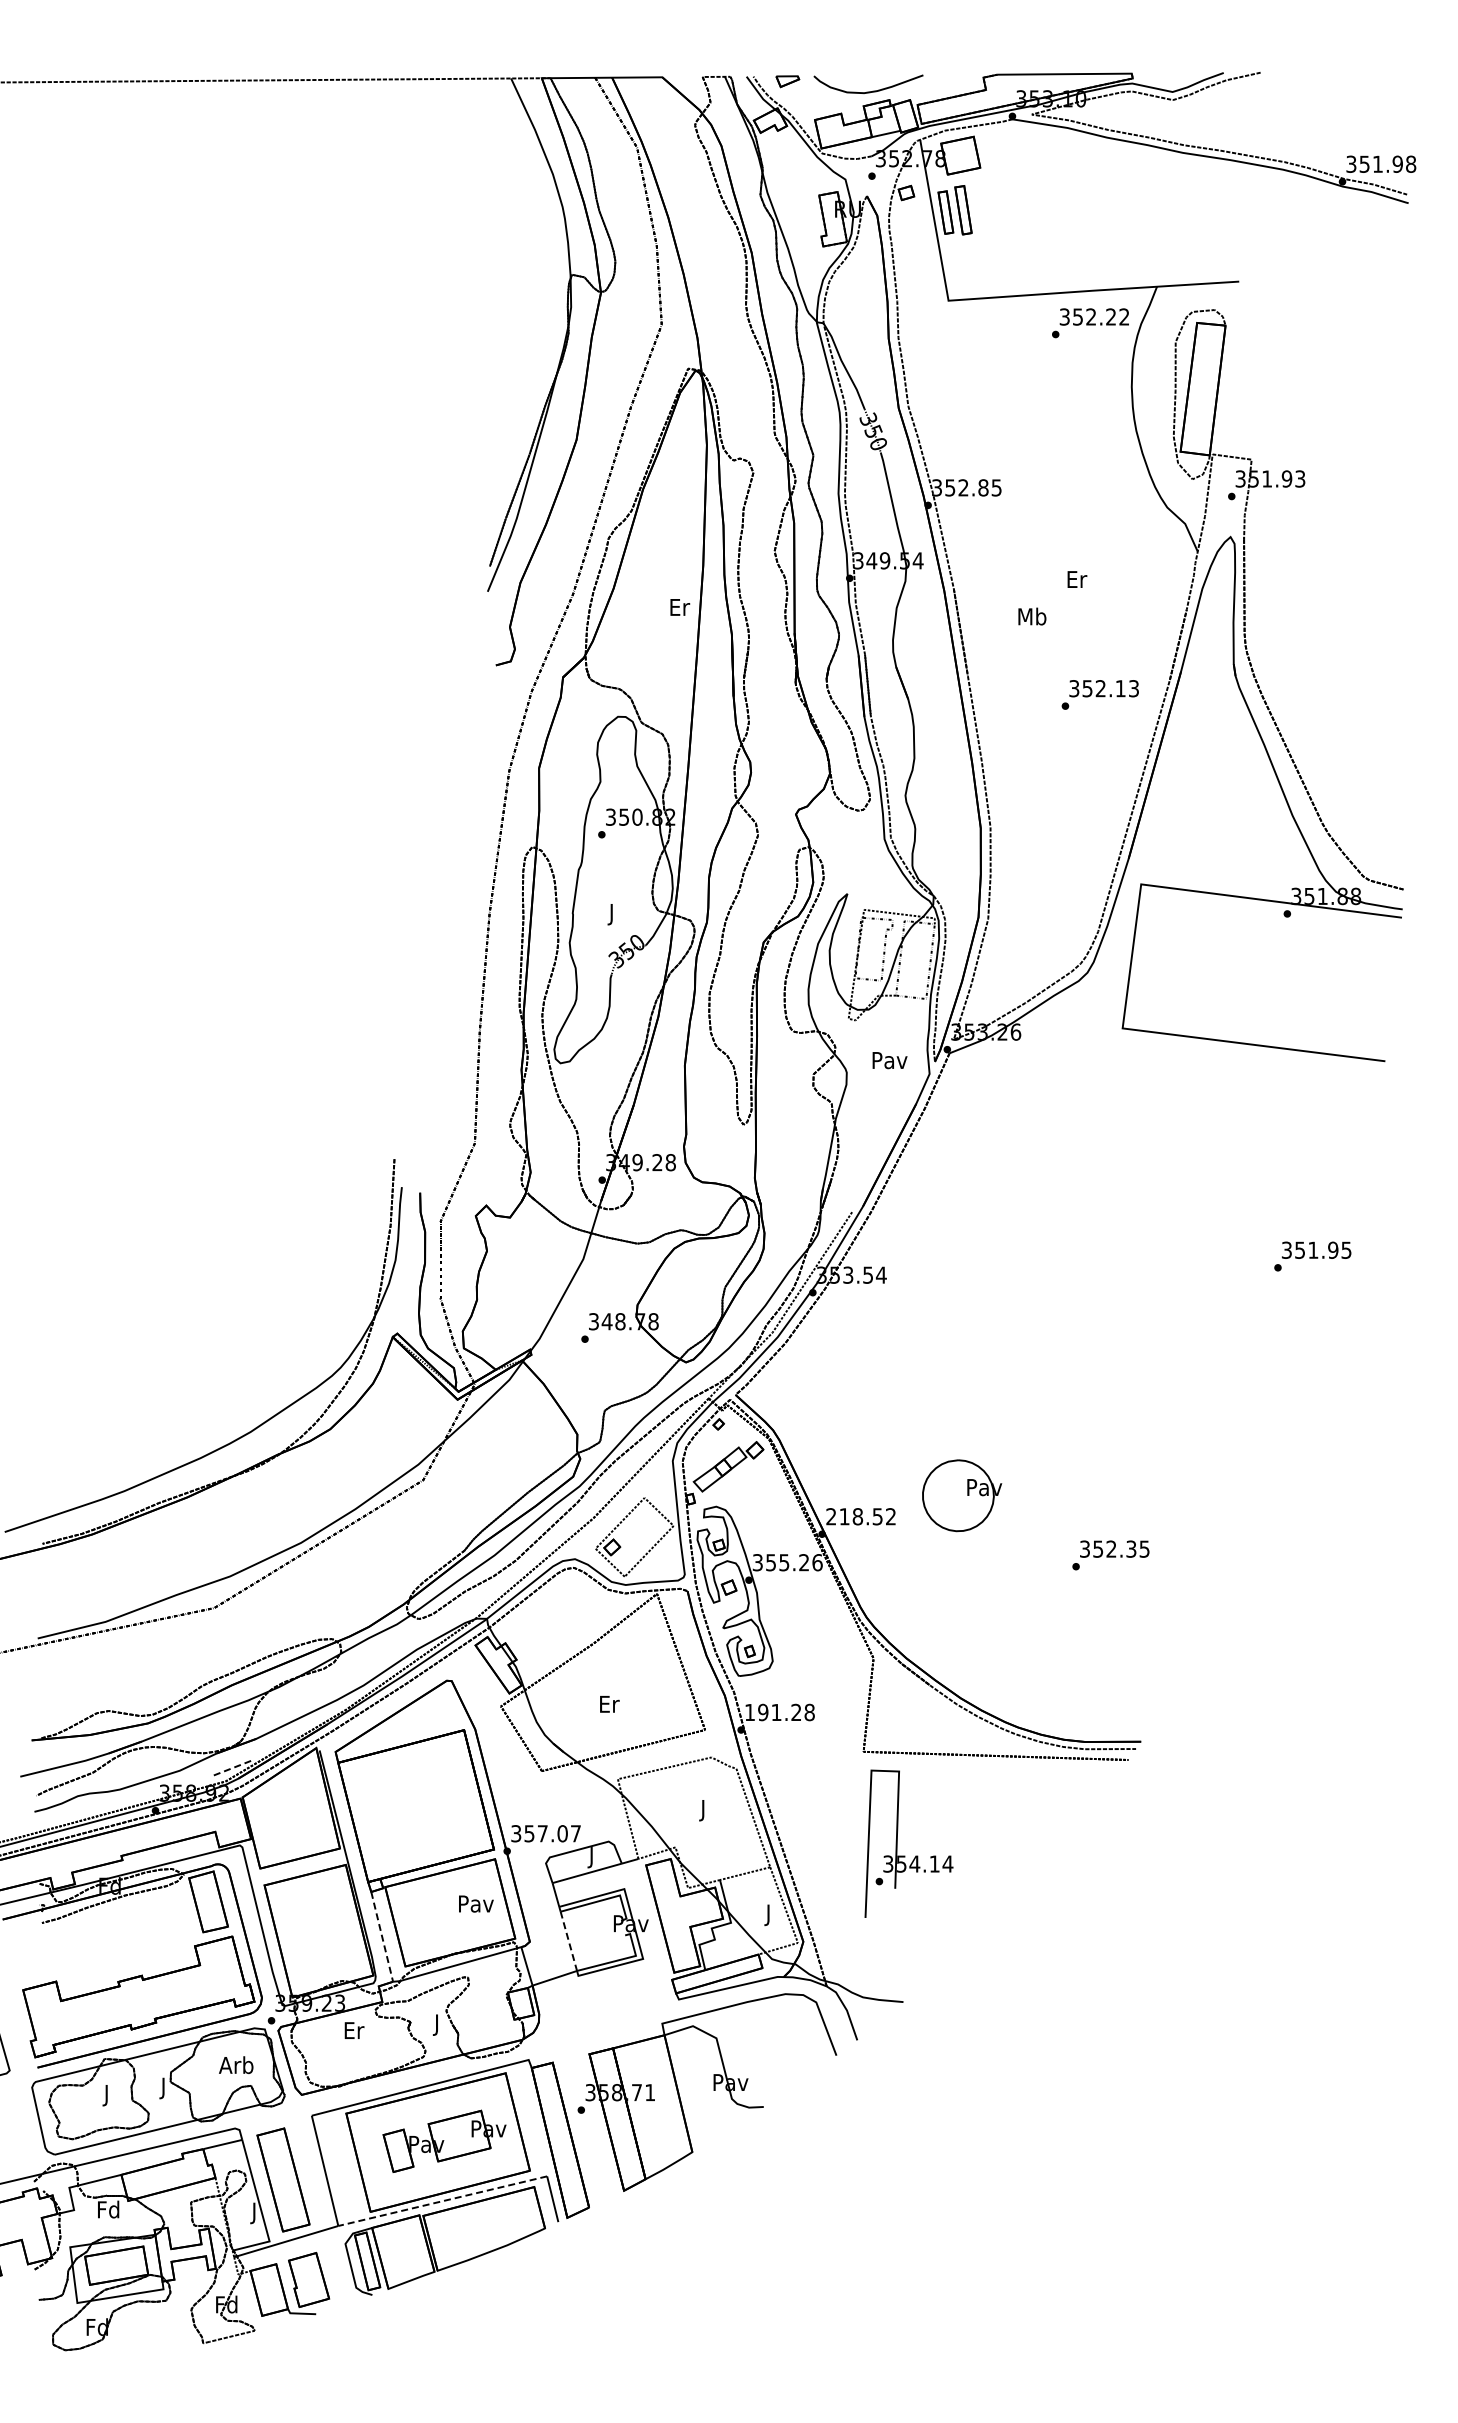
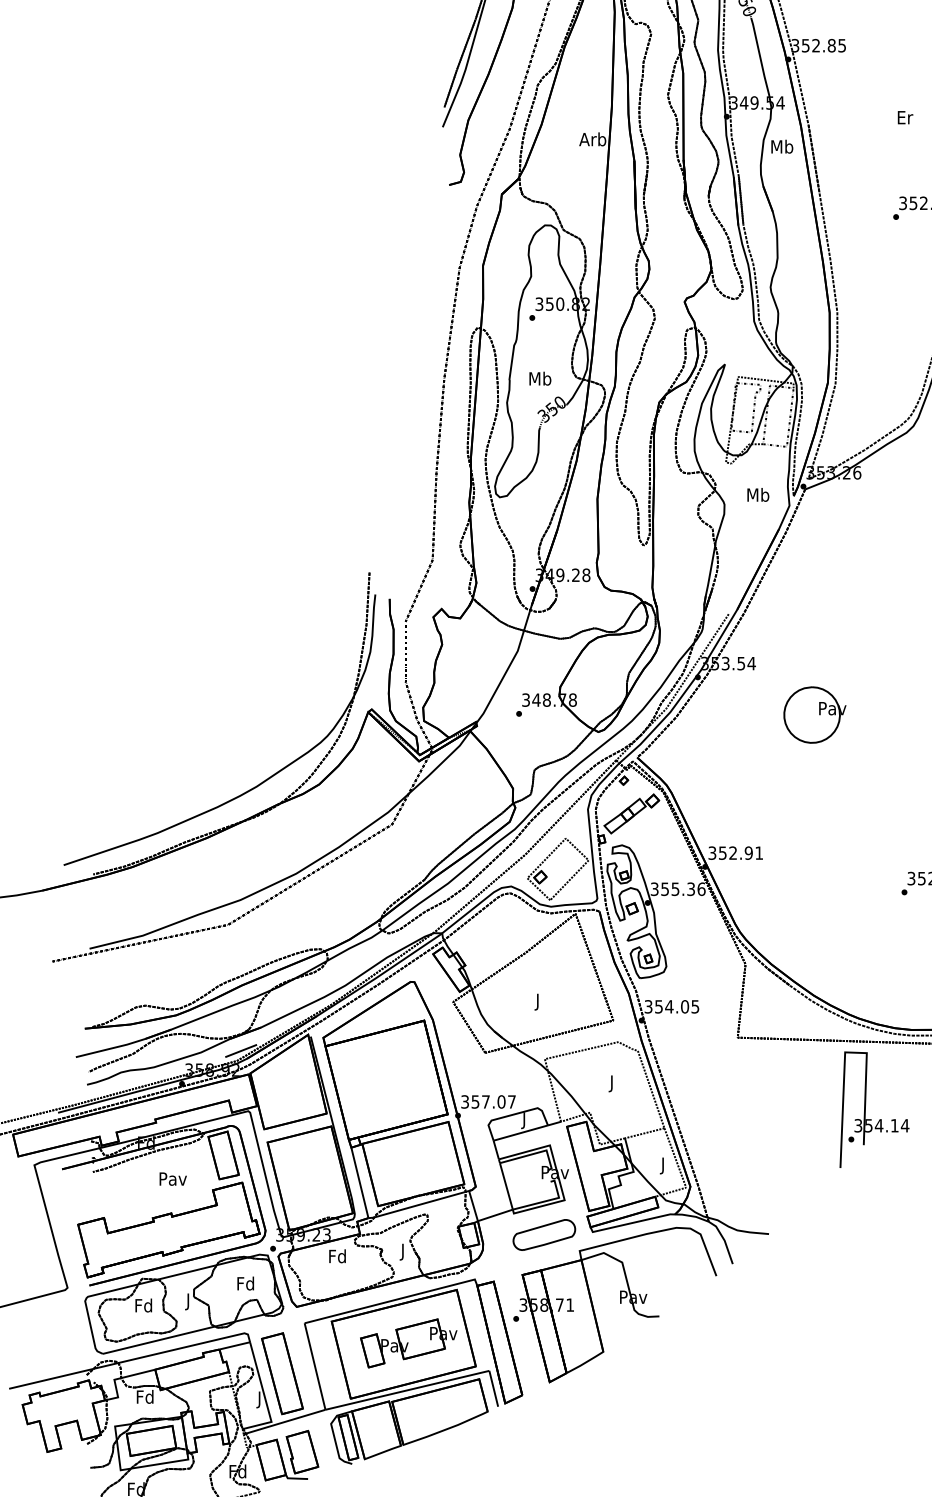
text: (678, 607) -> (592, 139), Er -> Arb
text: (1032, 616) -> (782, 146), moved
text: (612, 914) -> (540, 380), J -> Mb
text: (889, 1060) -> (758, 495), Pav -> Mb
part: (962, 1495) -> (815, 714), moved
text: (860, 1516) -> (735, 852), 218.52 -> 352.91
text: (804, 1562) -> (691, 889), 355.26 -> 355.36
text: (609, 1706) -> (538, 1002), Er -> J
text: (779, 1712) -> (671, 1006), 191.28 -> 354.05
line: (230, 1768) -> (240, 1050), dashed -> solid
part: (897, 1843) -> (865, 1109), moved
text: (476, 1903) -> (173, 1178), moved
line: (382, 1937) -> (360, 1183), dashed -> solid
line: (568, 1941) -> (506, 1186), dashed -> solid
part: (617, 2003) -> (544, 1235), added
text: (353, 2030) -> (337, 1256), Er -> Fd
text: (236, 2065) -> (245, 1283), Arb -> Fd
text: (106, 2095) -> (143, 1307), J -> Fd
line: (442, 2201) -> (407, 1390), dashed -> solid

